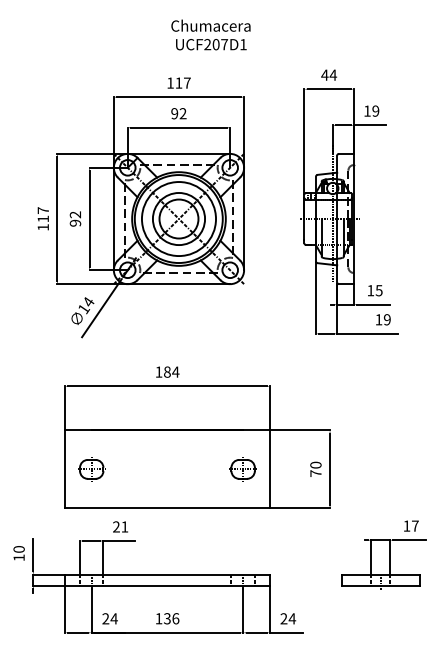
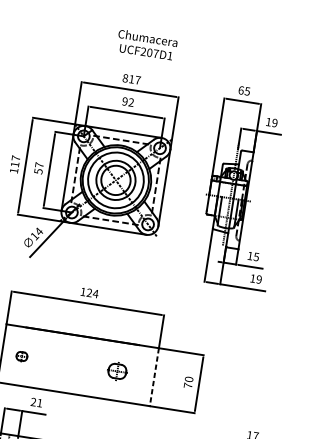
text: (210, 34) -> (146, 44), moved
text: (329, 74) -> (244, 90), 44 -> 65
text: (170, 82) -> (125, 77), 117 -> 817
text: (74, 218) -> (38, 167), 92 -> 57
text: (167, 371) -> (89, 292), 184 -> 124
part: (91, 469) -> (21, 356), size x0.6
part: (242, 469) -> (116, 371), moved
line: (269, 469) -> (154, 377), solid -> dashed

